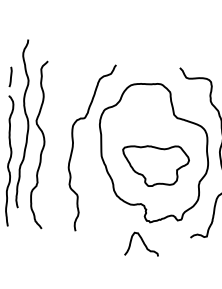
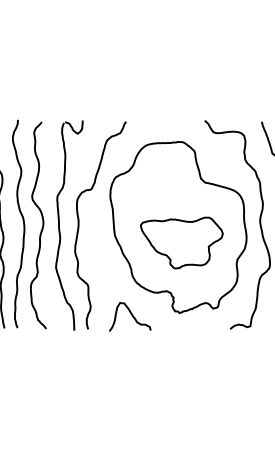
curve: (27, 121) -> (22, 220), moved
part: (57, 149) -> (60, 229), added
curve: (143, 243) -> (131, 315), moved

